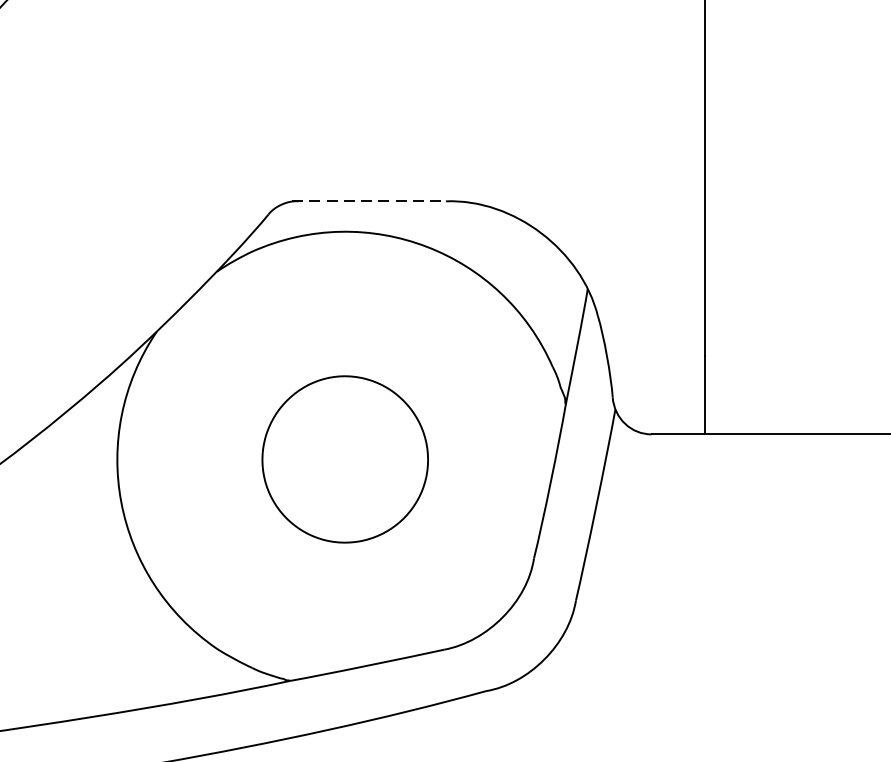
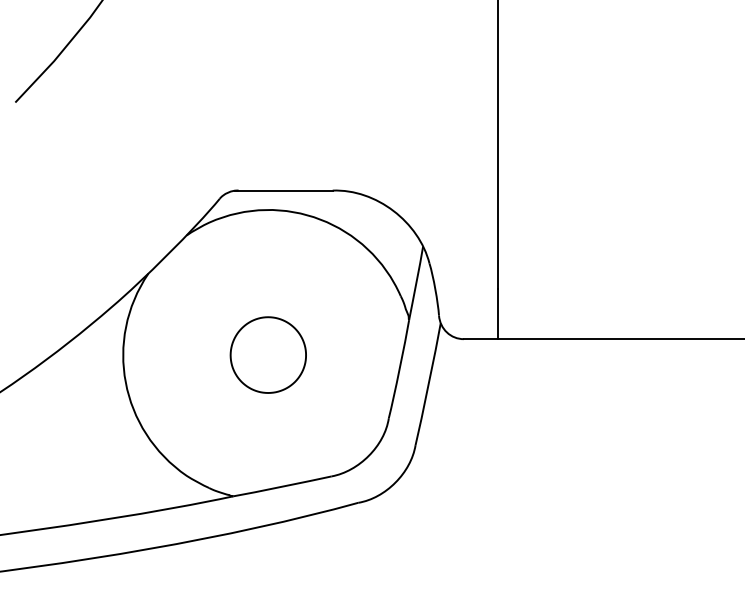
line: (370, 201) -> (284, 190), dashed -> solid
part: (343, 458) -> (267, 354), size x0.71

